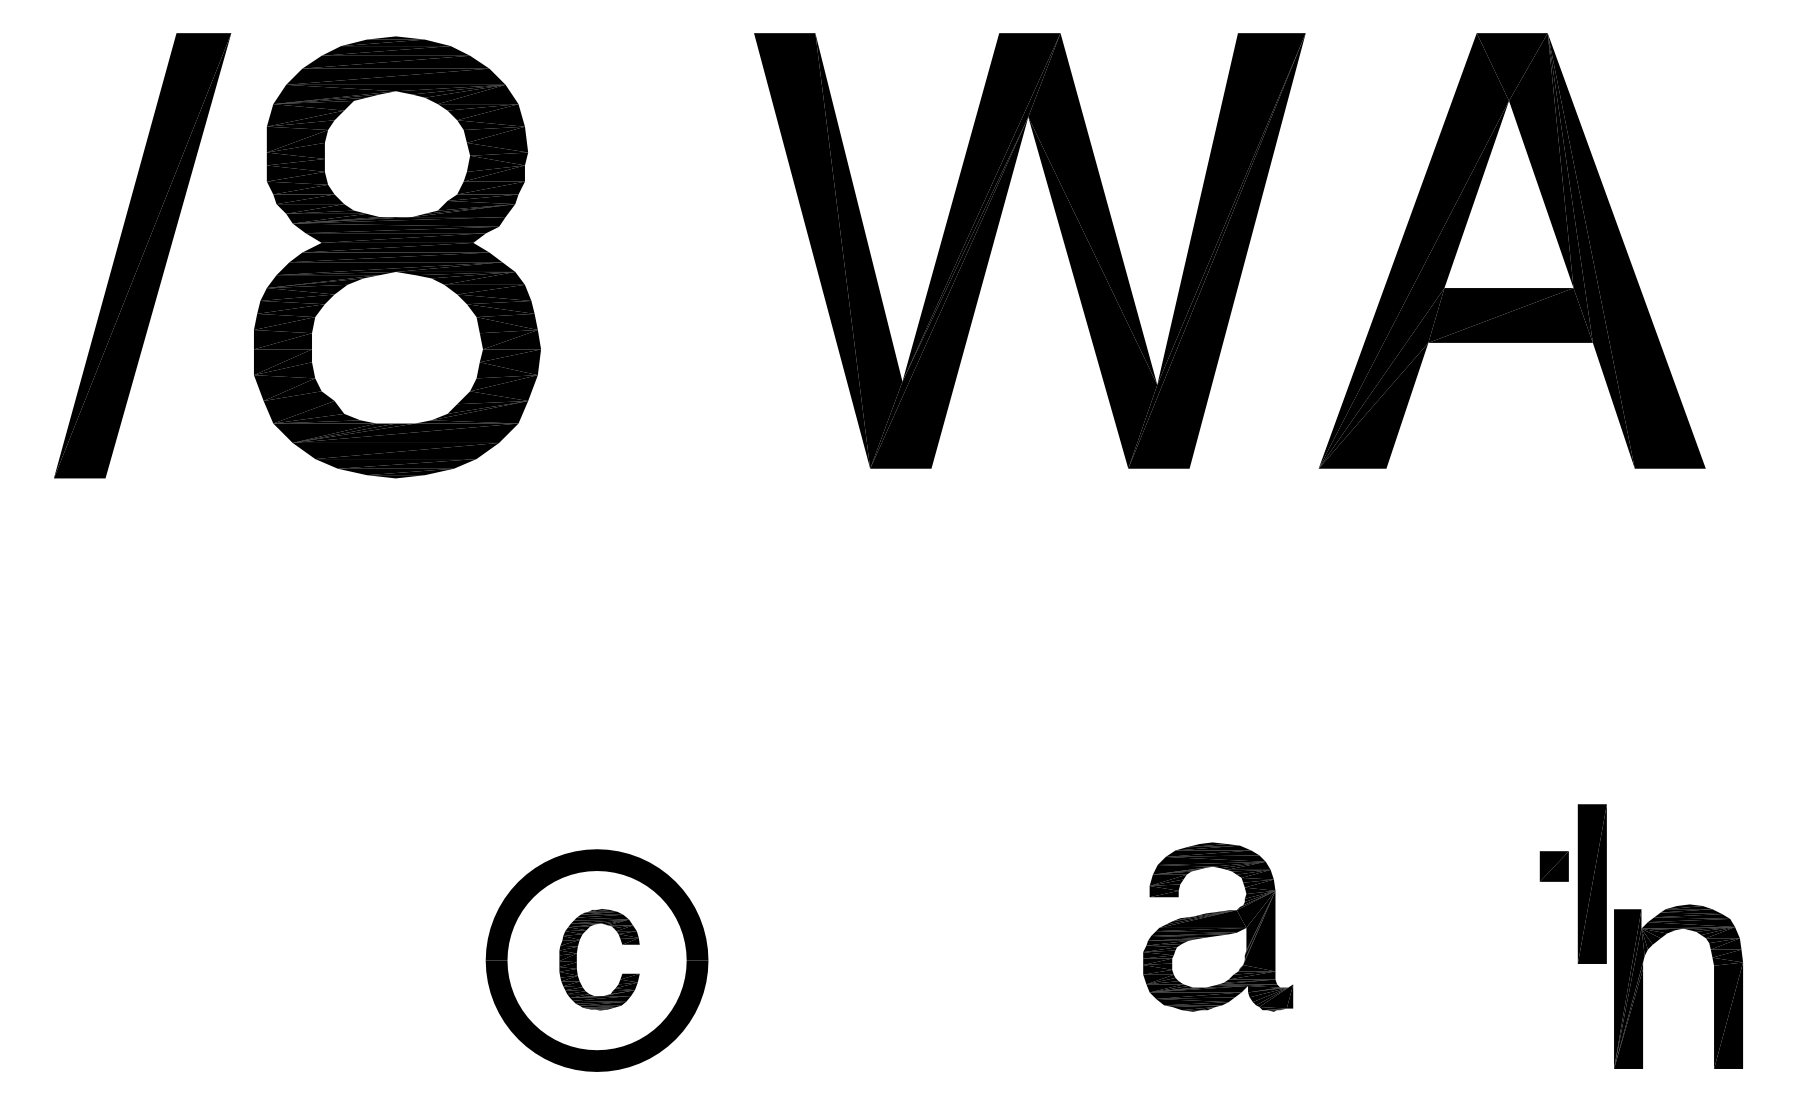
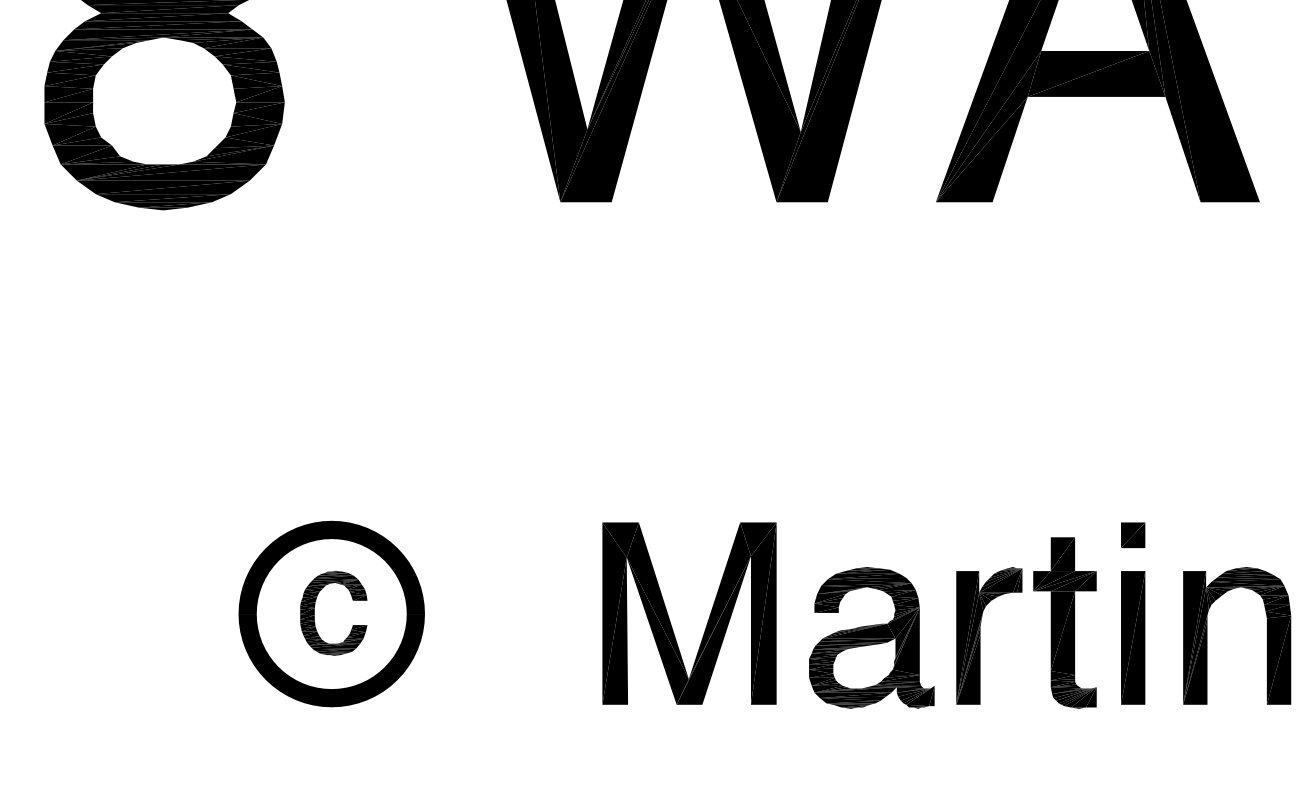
part: (1591, 883) -> (1132, 637), moved
part: (1218, 926) -> (872, 637), moved
part: (1046, 967) -> (708, 619), added
part: (1472, 971) -> (1064, 623), added
part: (1371, 986) -> (980, 635), added

